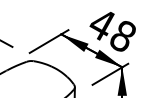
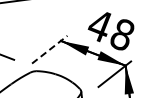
line: (49, 41) -> (50, 49), solid -> dashed

